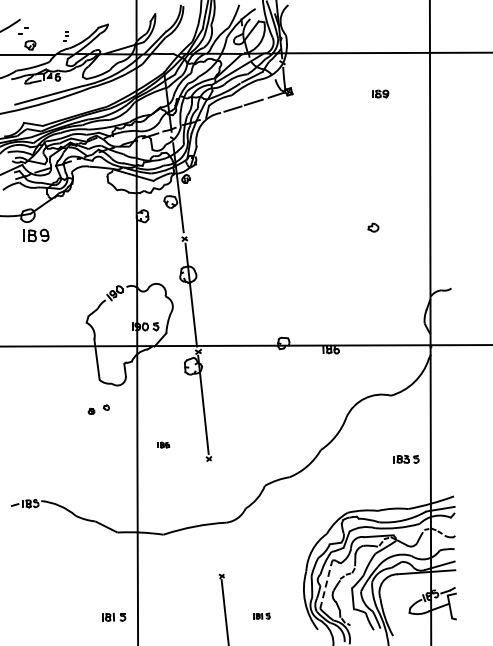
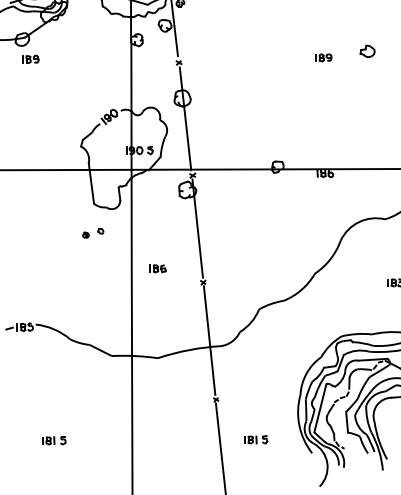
part: (373, 227) -> (367, 51), size x1.43
part: (329, 233) -> (323, 57), added
part: (36, 235) -> (30, 59), size x0.62
part: (163, 444) -> (157, 268), size x1.43
line: (215, 516) -> (209, 340), added
line: (326, 584) -> (320, 407), dashed -> solid
part: (261, 615) -> (255, 438), size x1.43
part: (114, 616) -> (54, 439), moved

